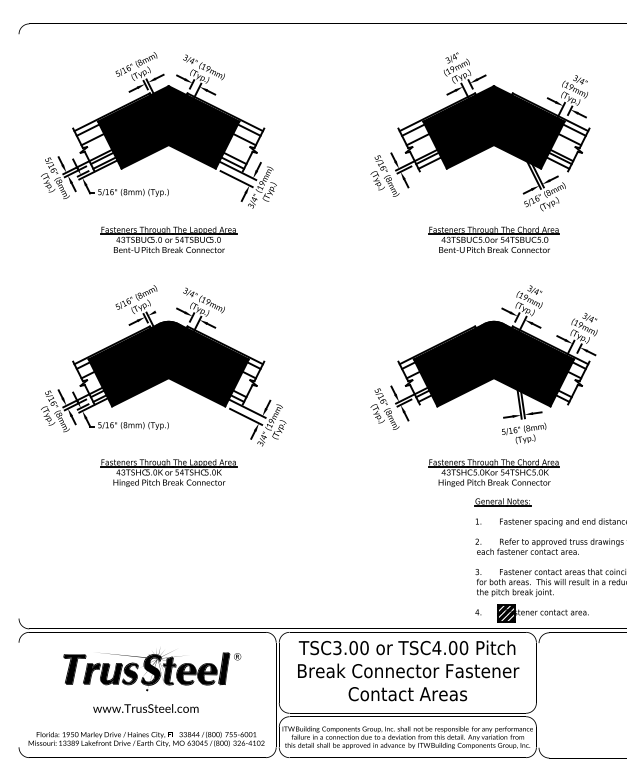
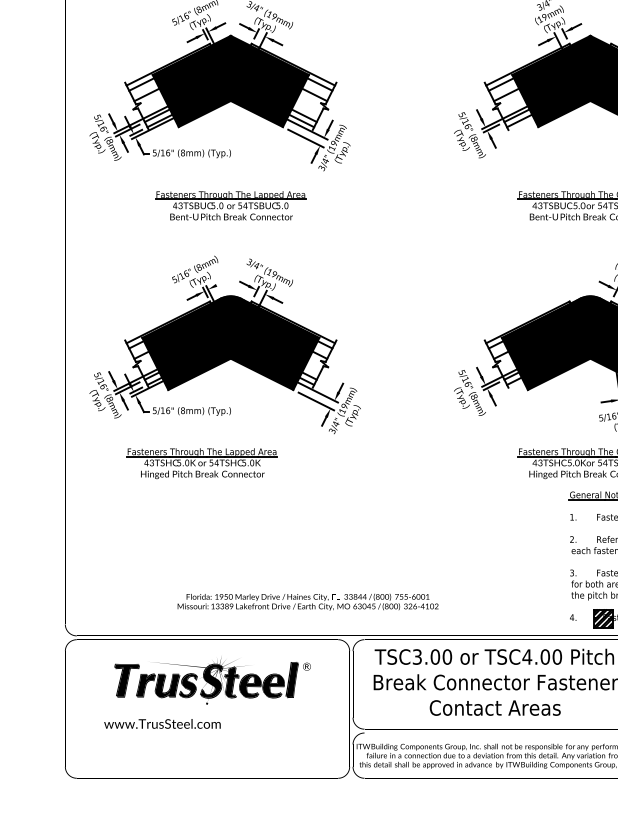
part: (168, 472) -> (201, 462), moved
text: (145, 708) -> (162, 723), moved
text: (146, 738) -> (307, 601), moved

